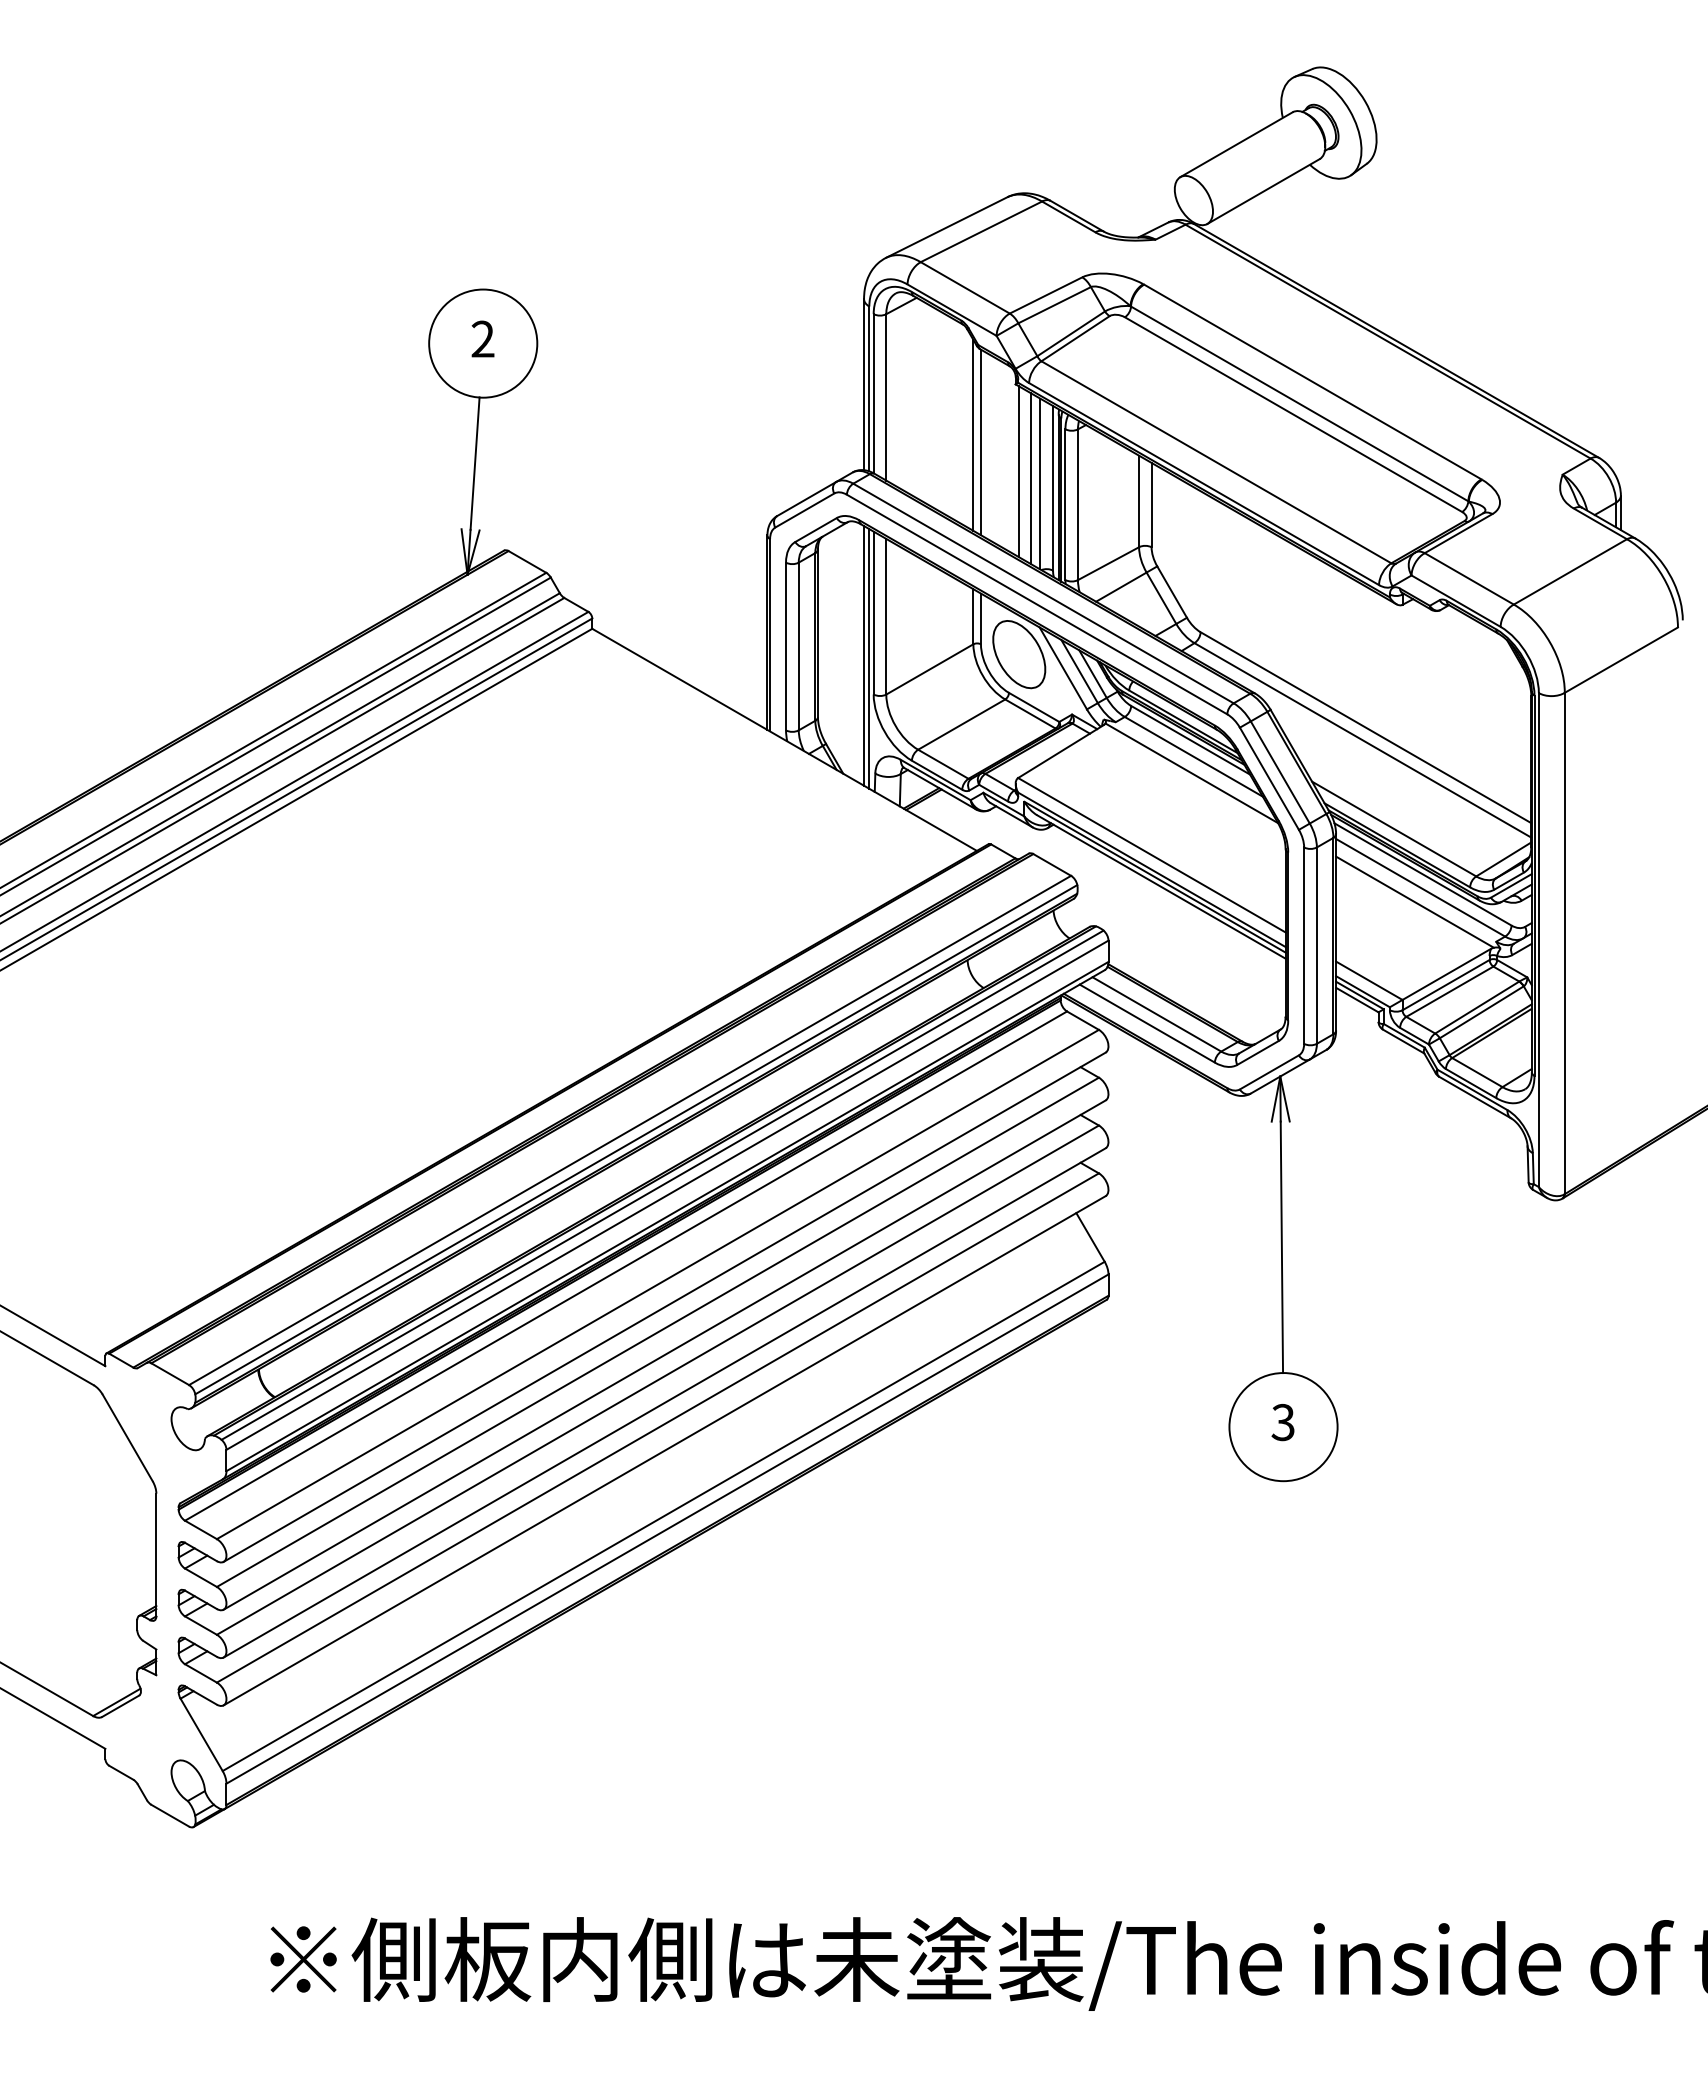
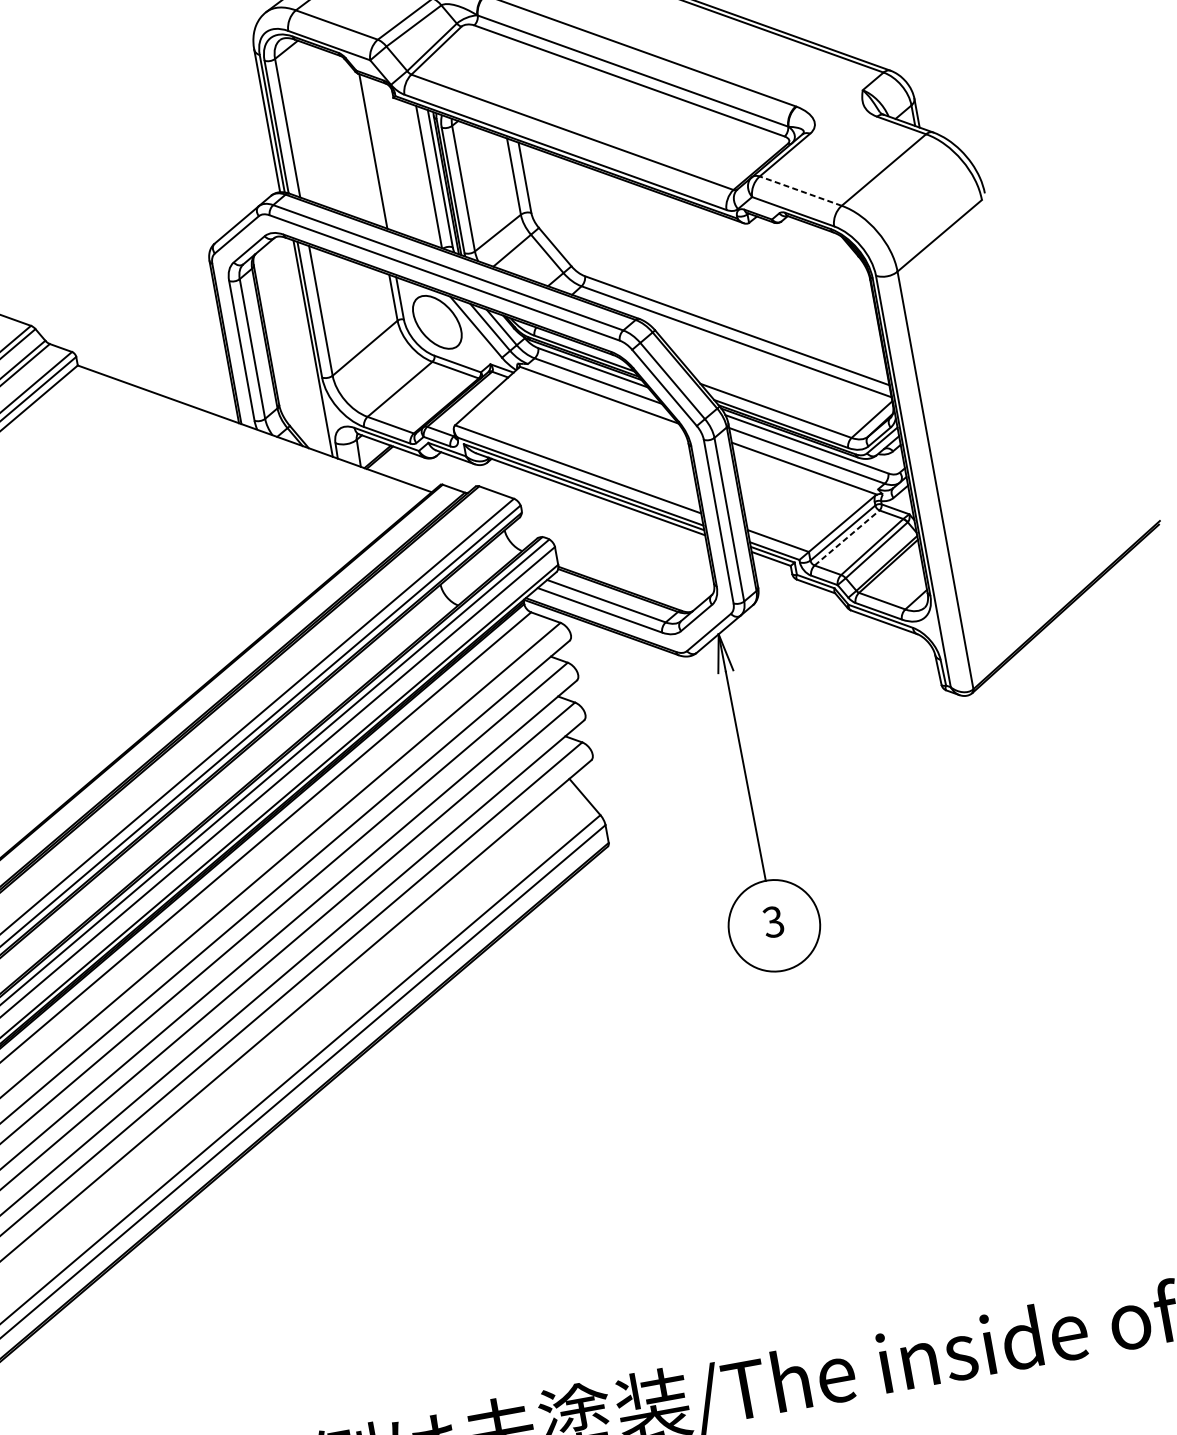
line: (973, 434) -> (365, 145), removed
line: (1018, 471) -> (409, 169), removed
line: (1031, 478) -> (420, 173), removed
line: (1468, 578) -> (800, 190), solid -> dashed
line: (864, 655) -> (308, 346), removed
line: (1450, 991) -> (847, 537), solid -> dashed

